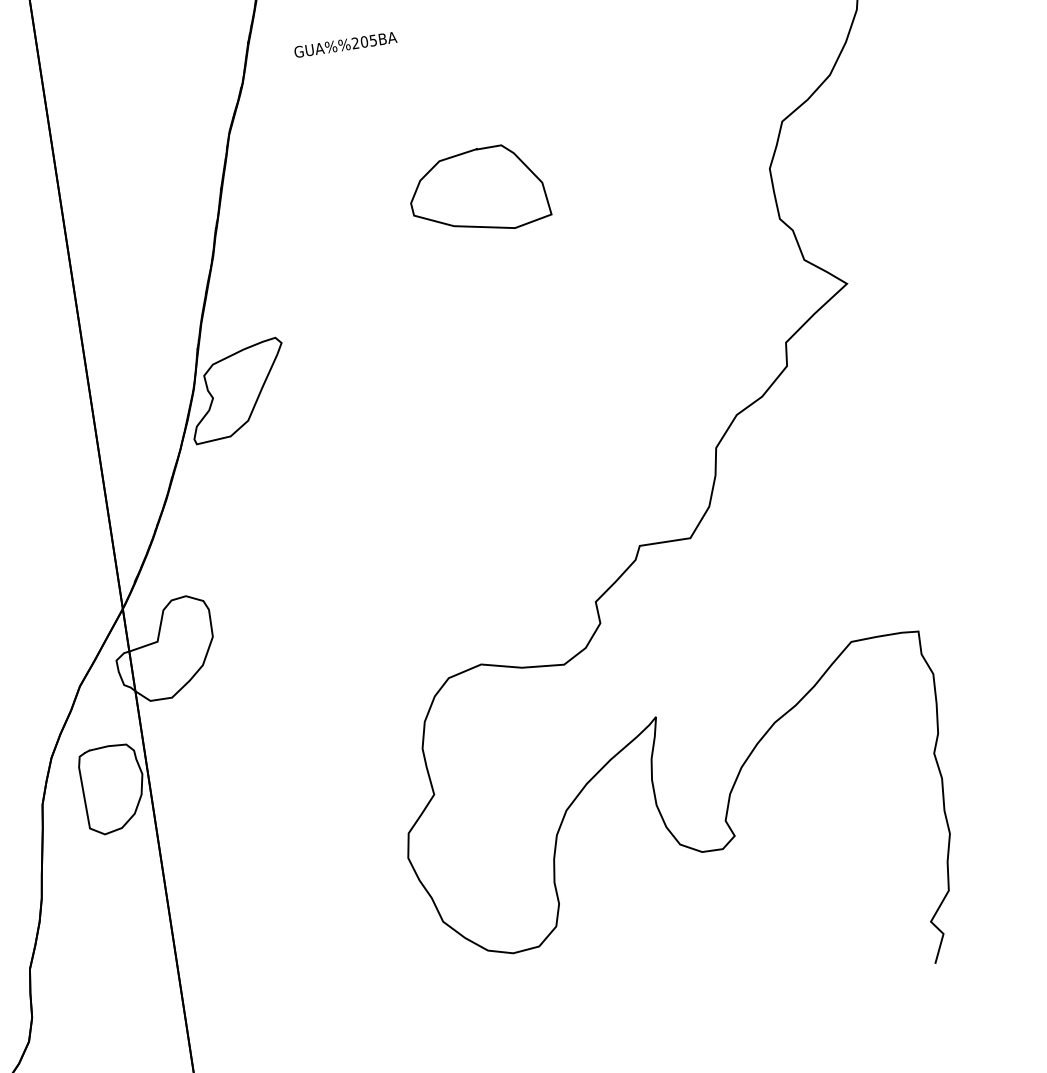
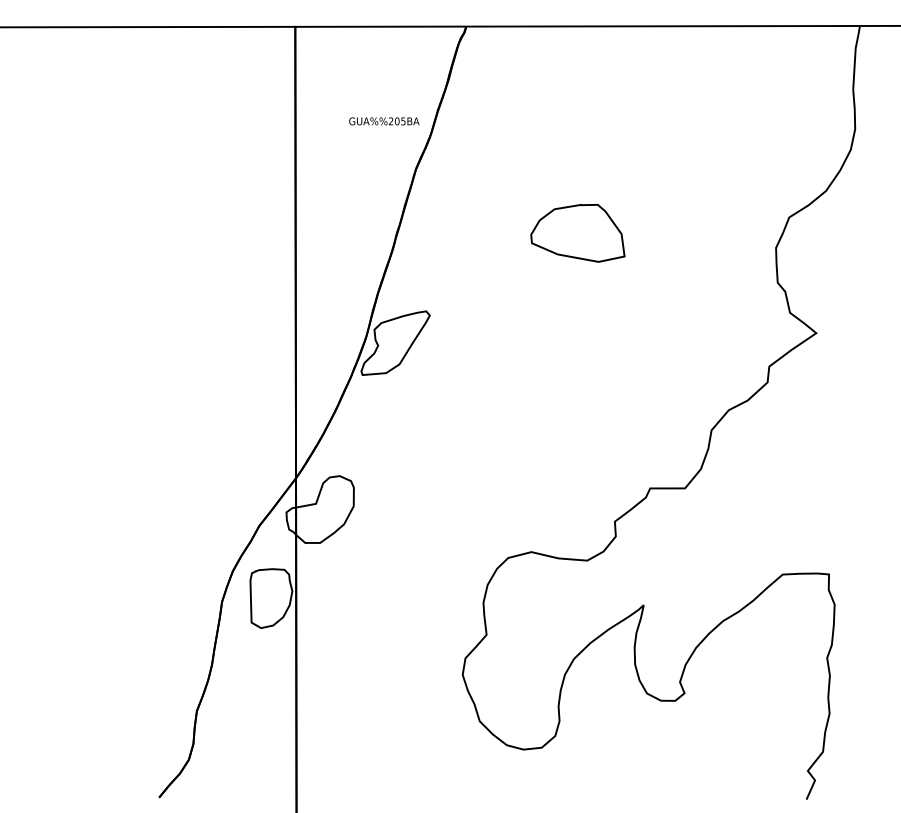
text: (345, 44) -> (384, 121), moved

